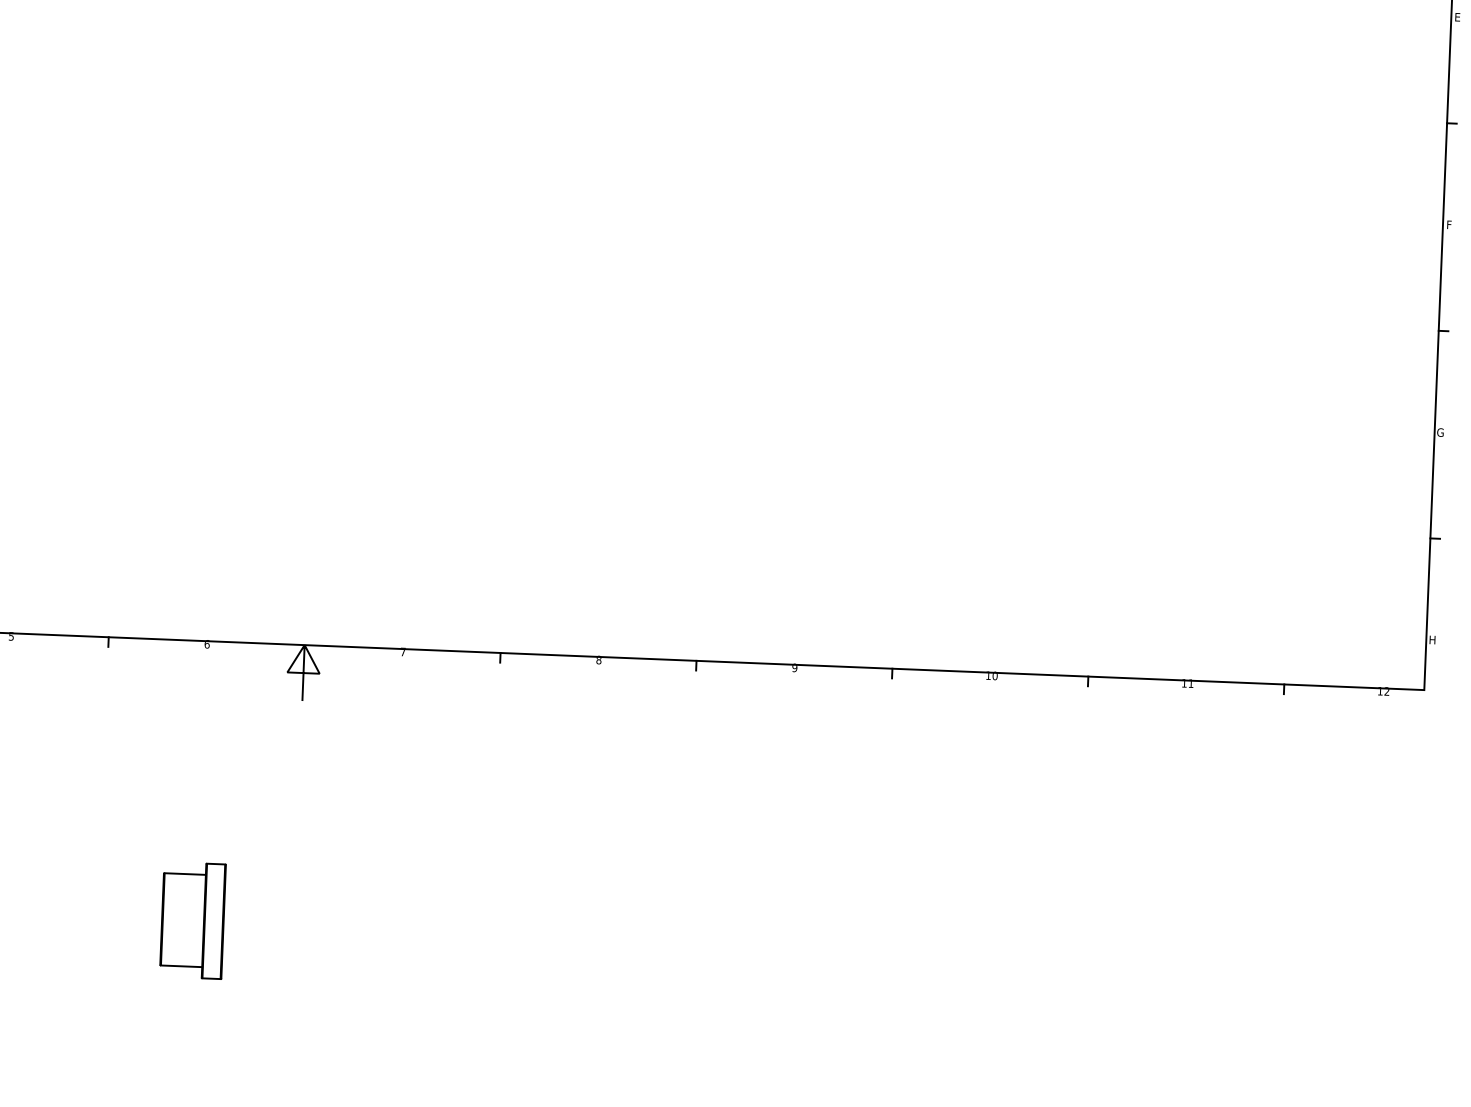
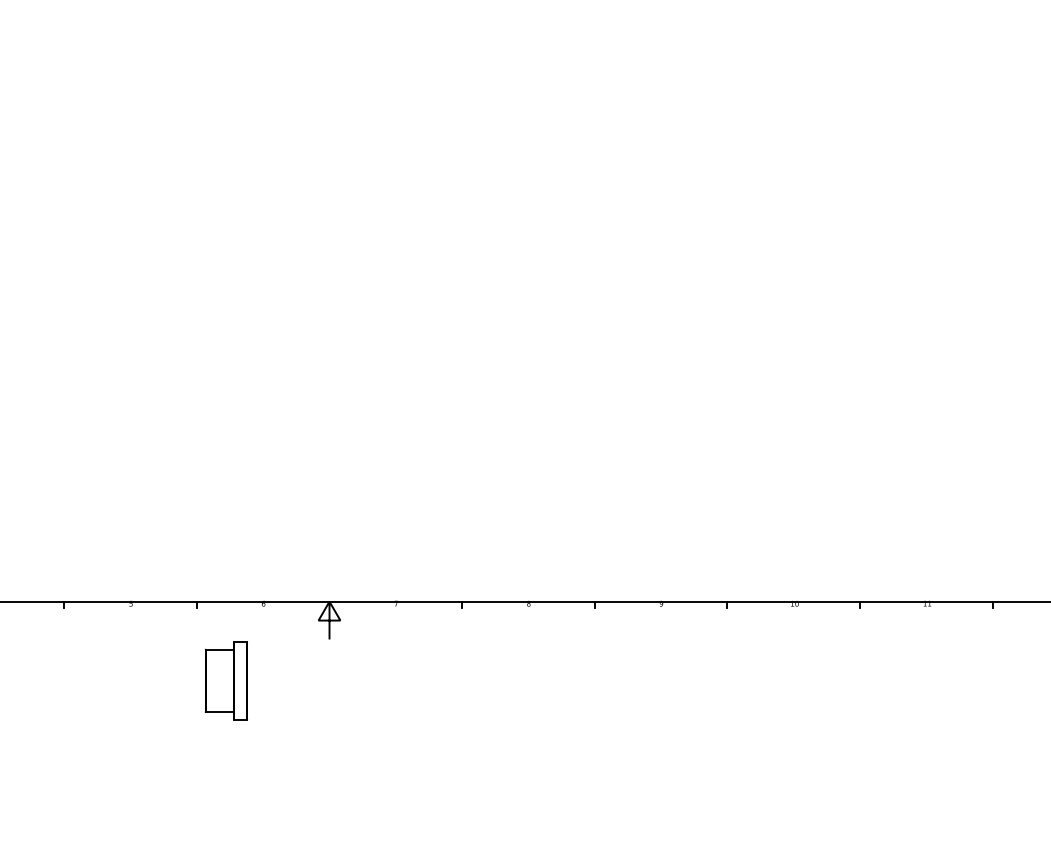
part: (191, 919) -> (225, 680), moved

